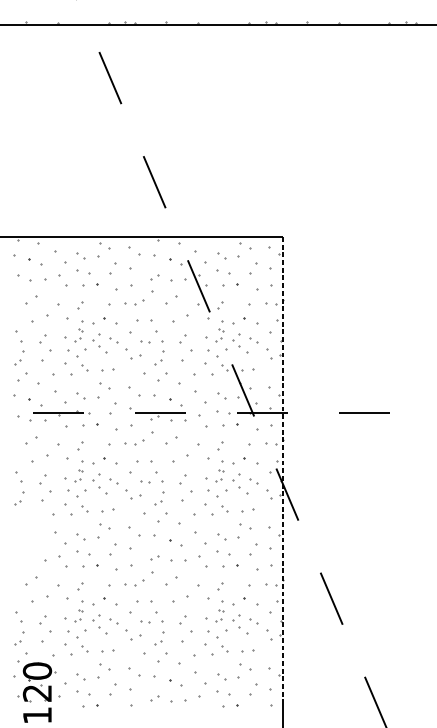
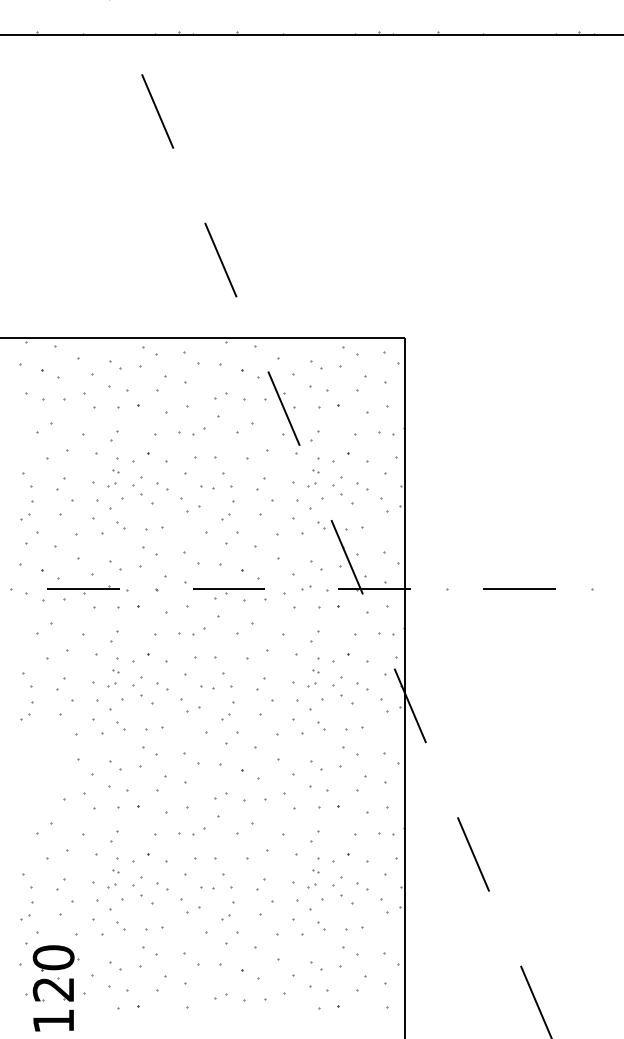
line: (283, 468) -> (404, 668), dashed -> solid

